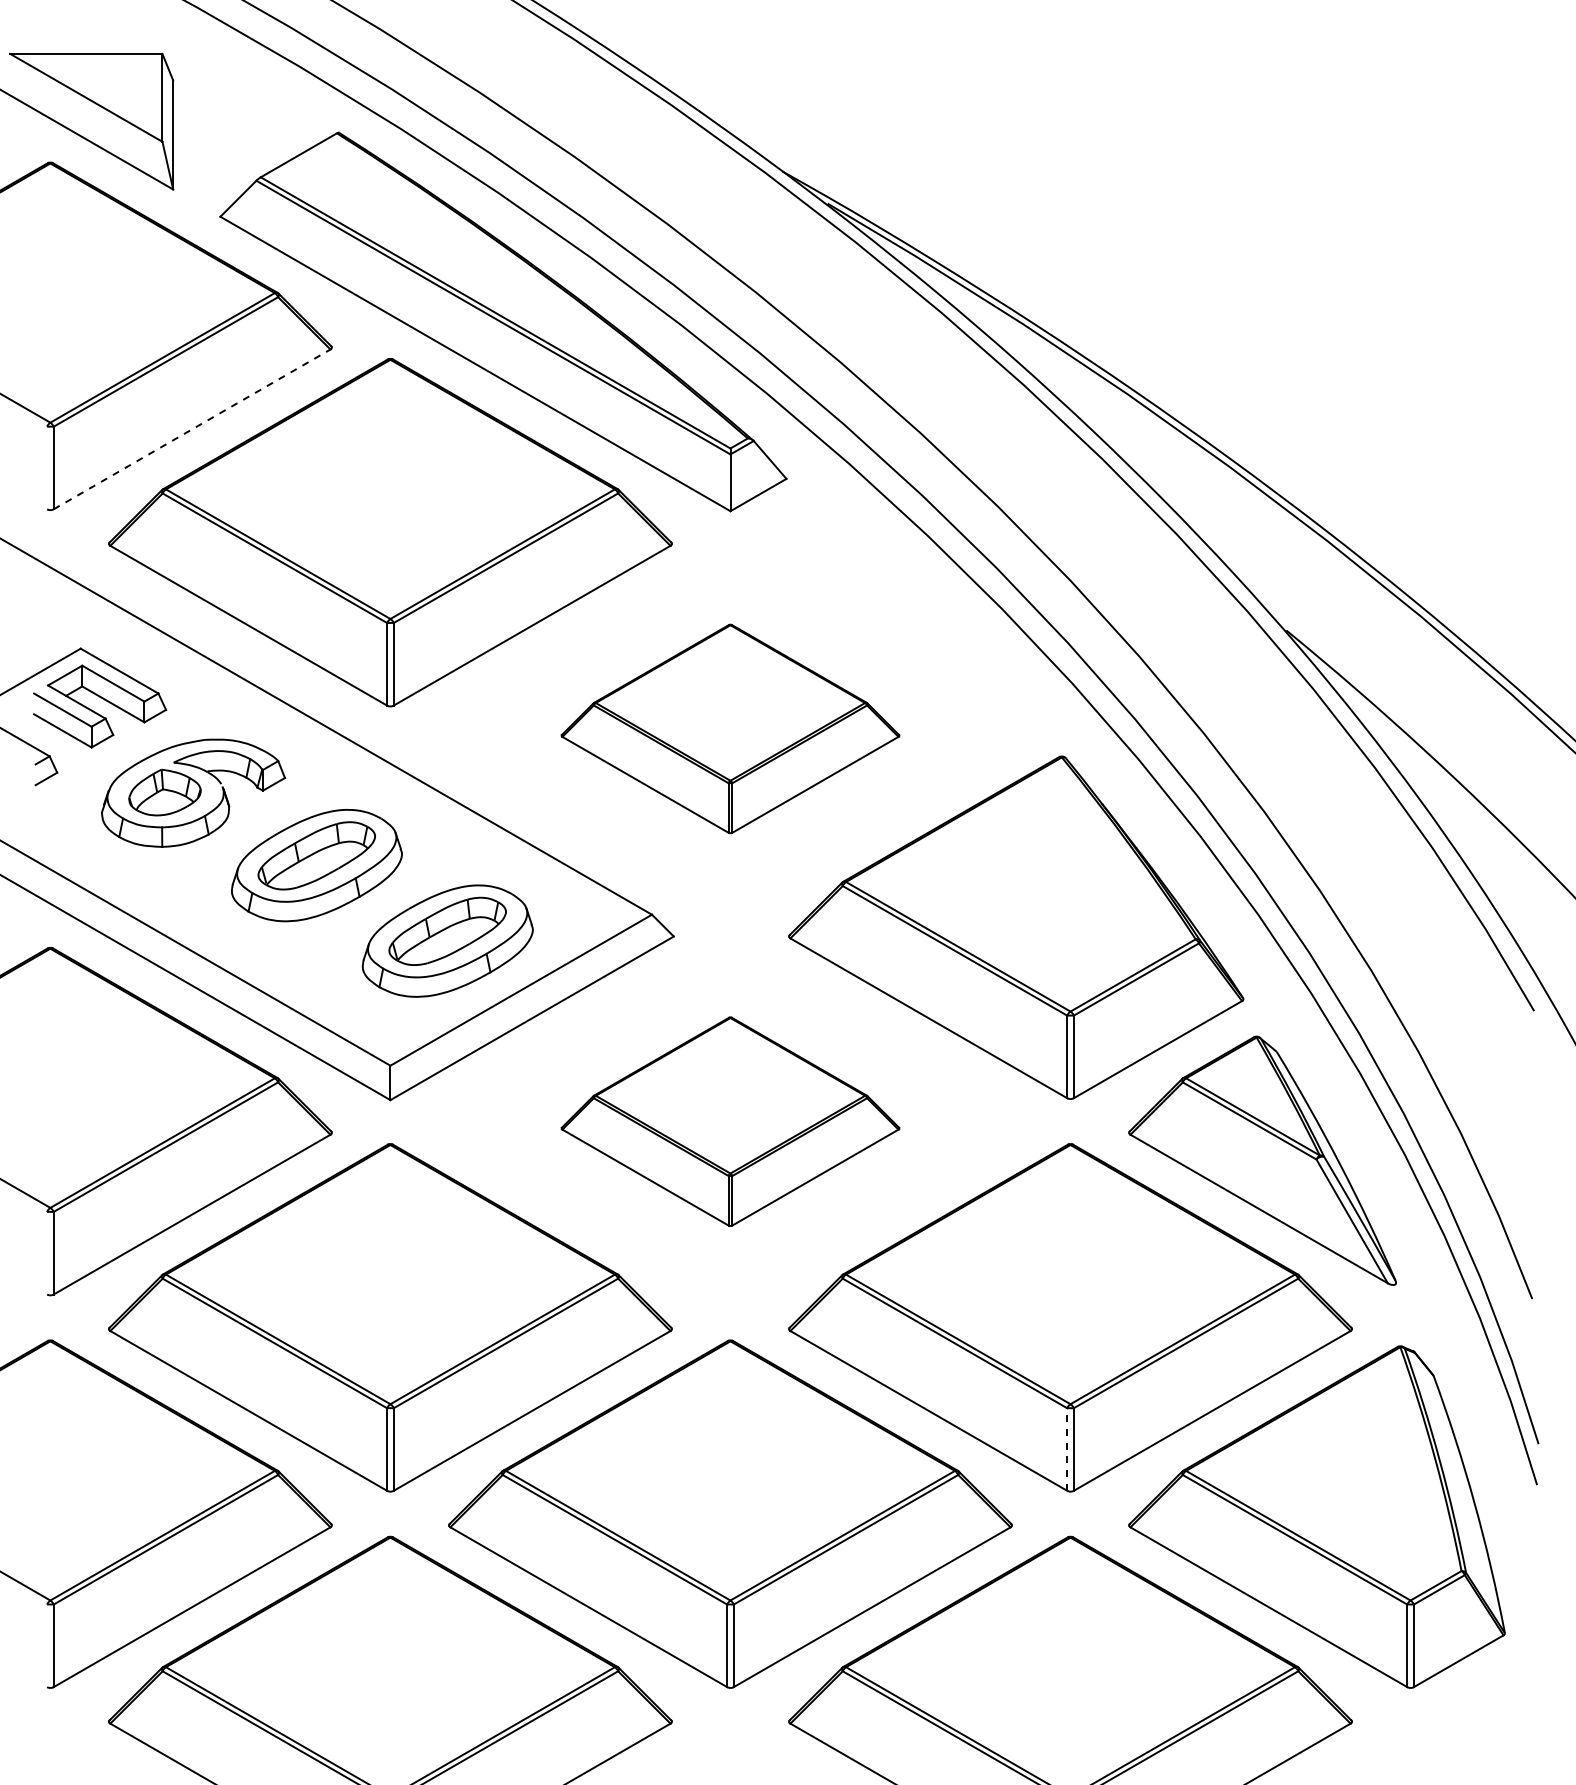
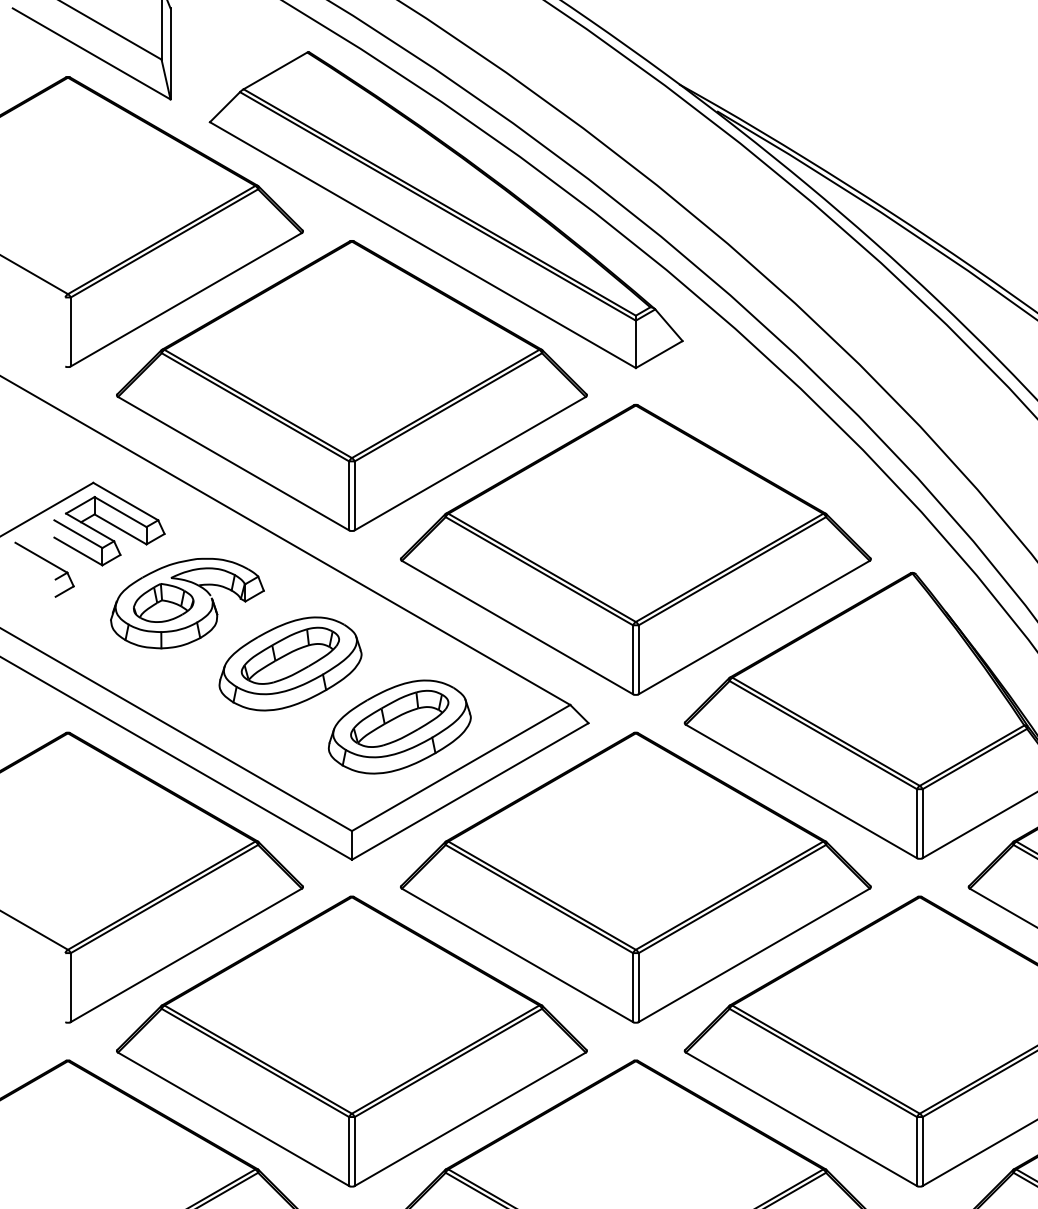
line: (192, 429) -> (186, 299), dashed -> solid
part: (730, 728) -> (635, 549), size x1.67
part: (730, 1121) -> (635, 877), size x1.67
line: (1067, 1449) -> (917, 1151), dashed -> solid

